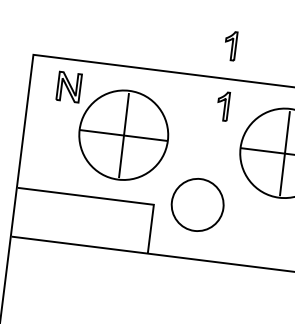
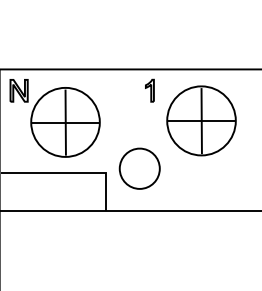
part: (230, 45) -> (149, 43), removed
part: (110, 128) -> (54, 118), moved

